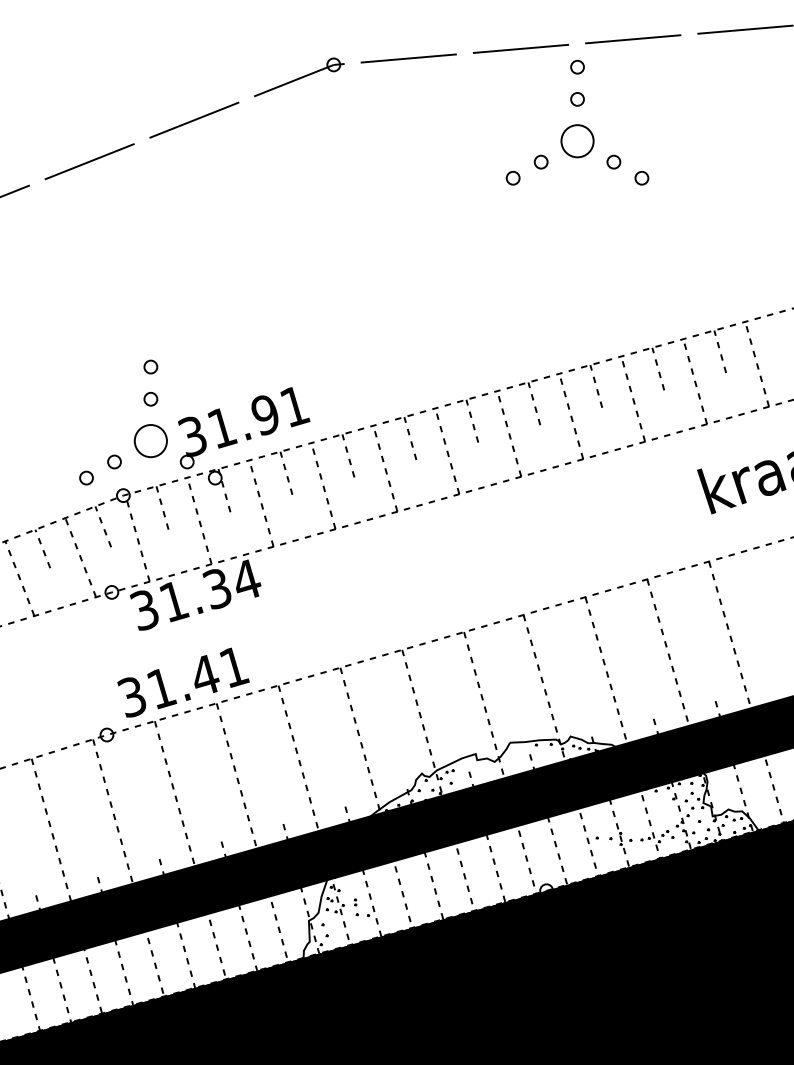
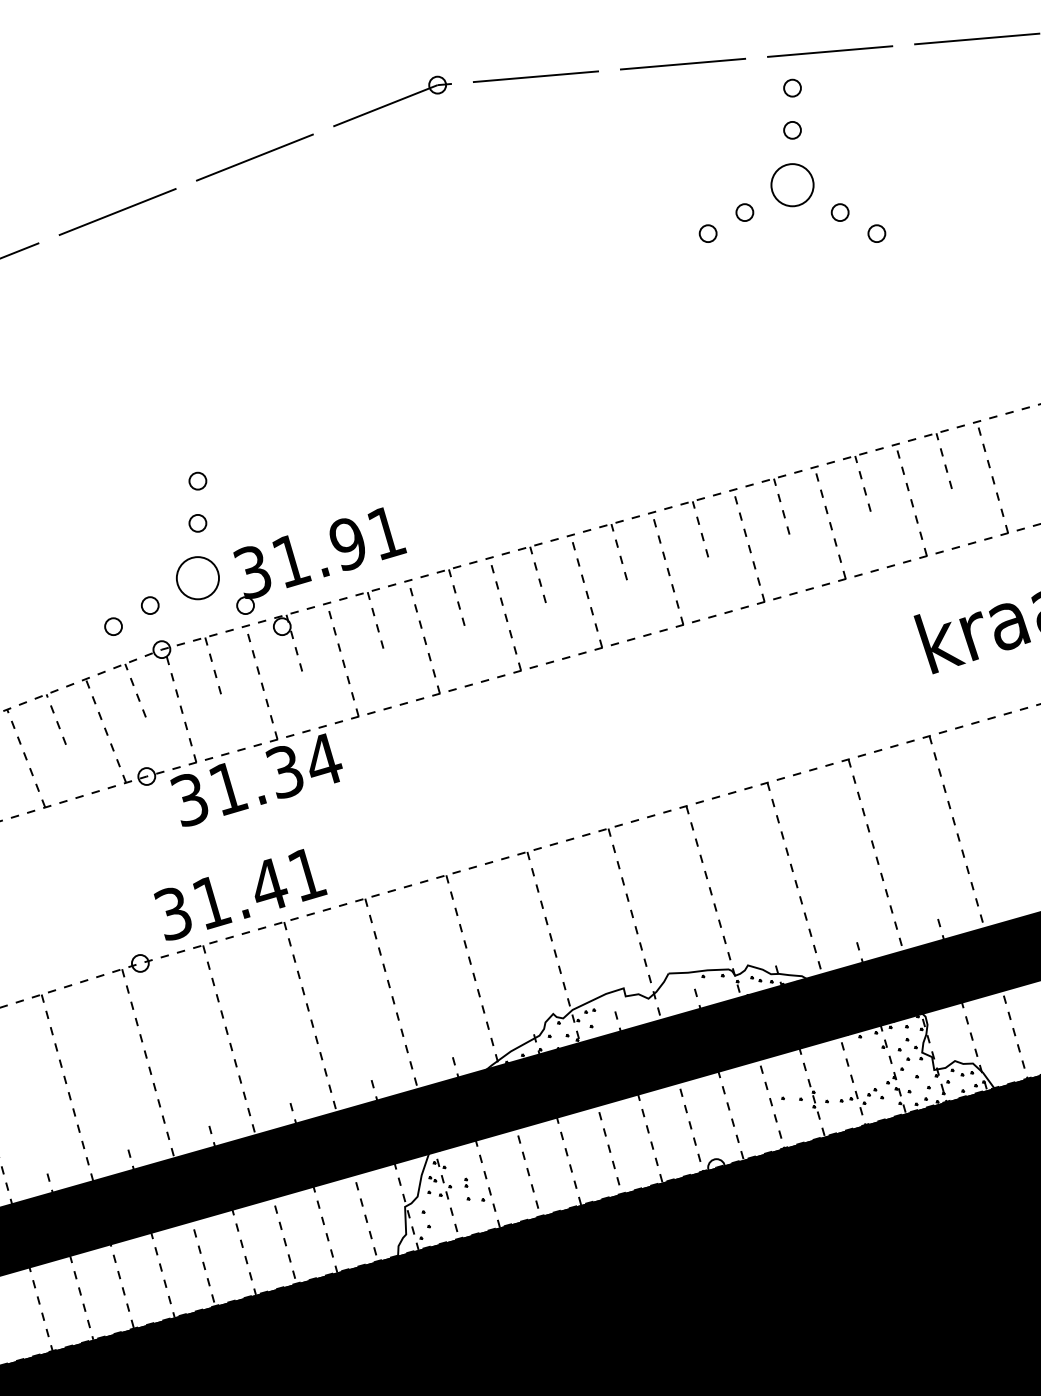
part: (577, 122) -> (792, 160), moved

